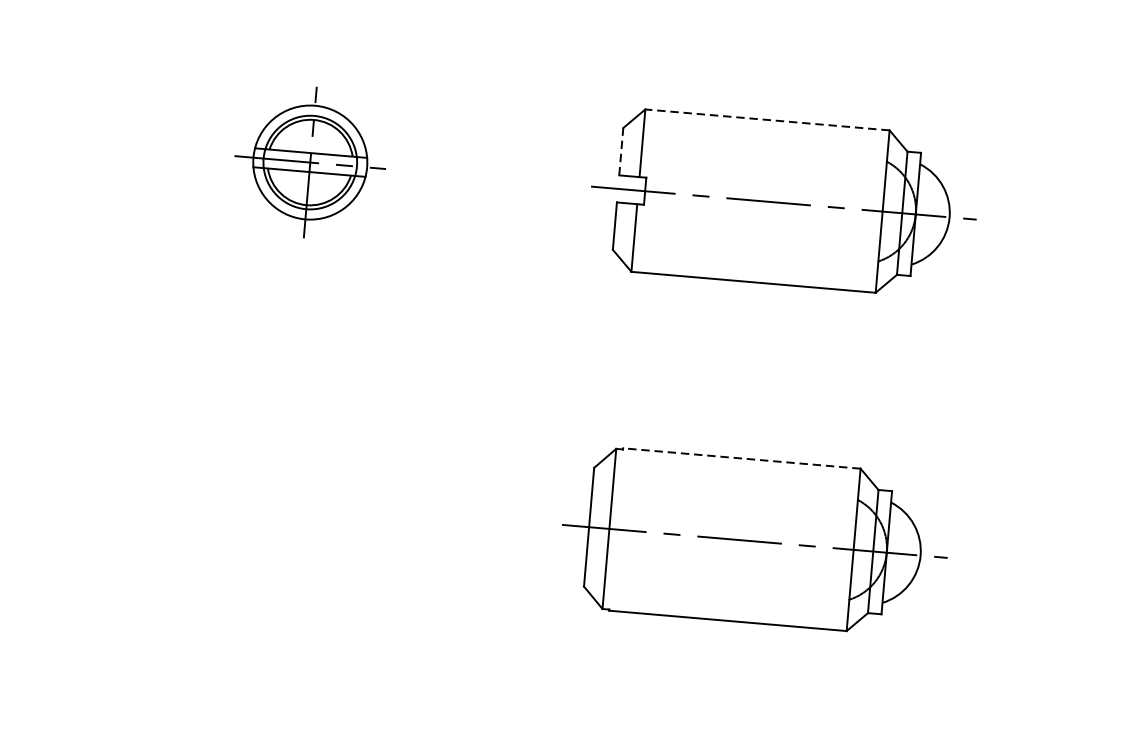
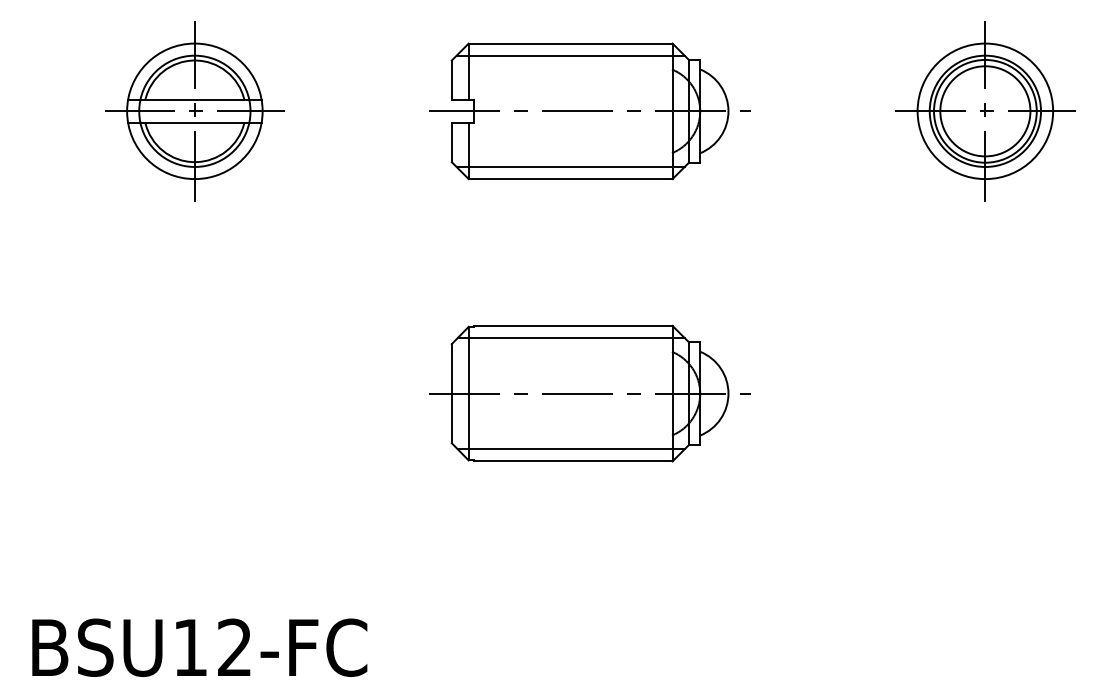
line: (767, 119) -> (570, 43), dashed -> solid
line: (766, 134) -> (570, 55), added
line: (620, 151) -> (451, 80), dashed -> solid
part: (309, 162) -> (194, 111), size x1.43
line: (754, 267) -> (570, 166), added
line: (740, 457) -> (572, 325), dashed -> solid
line: (737, 473) -> (570, 338), added
line: (725, 606) -> (570, 449), added

